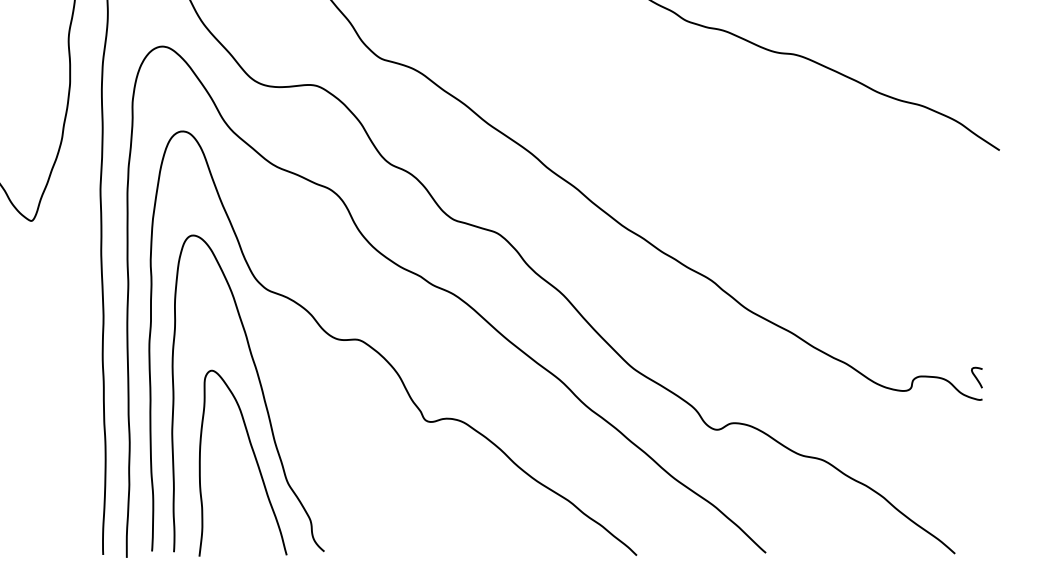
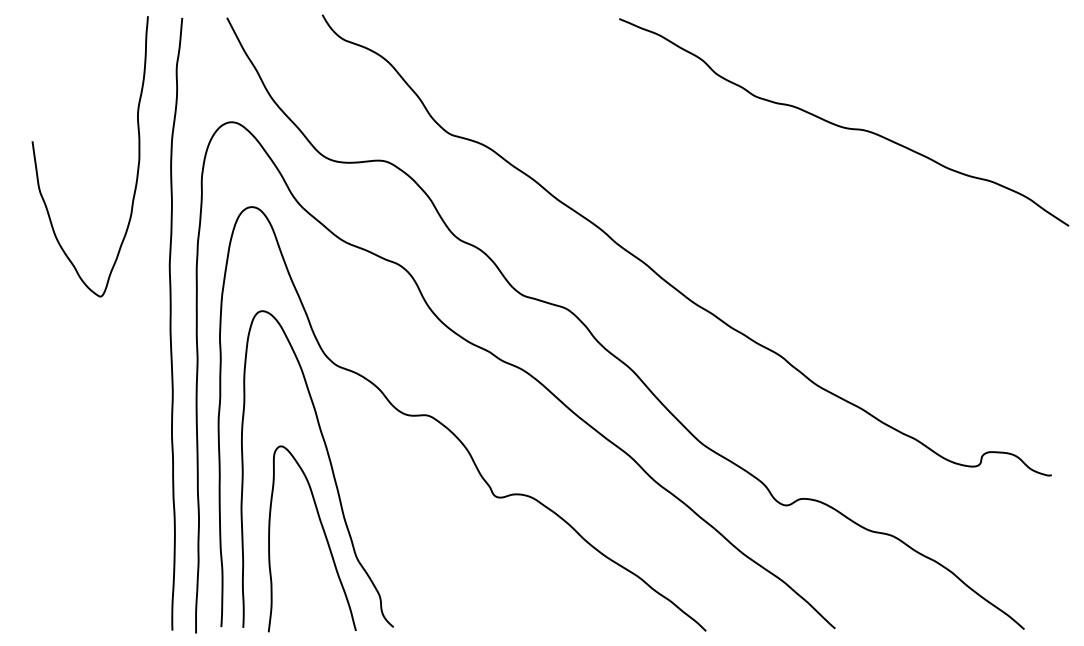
curve: (976, 376) -> (1045, 452), removed

